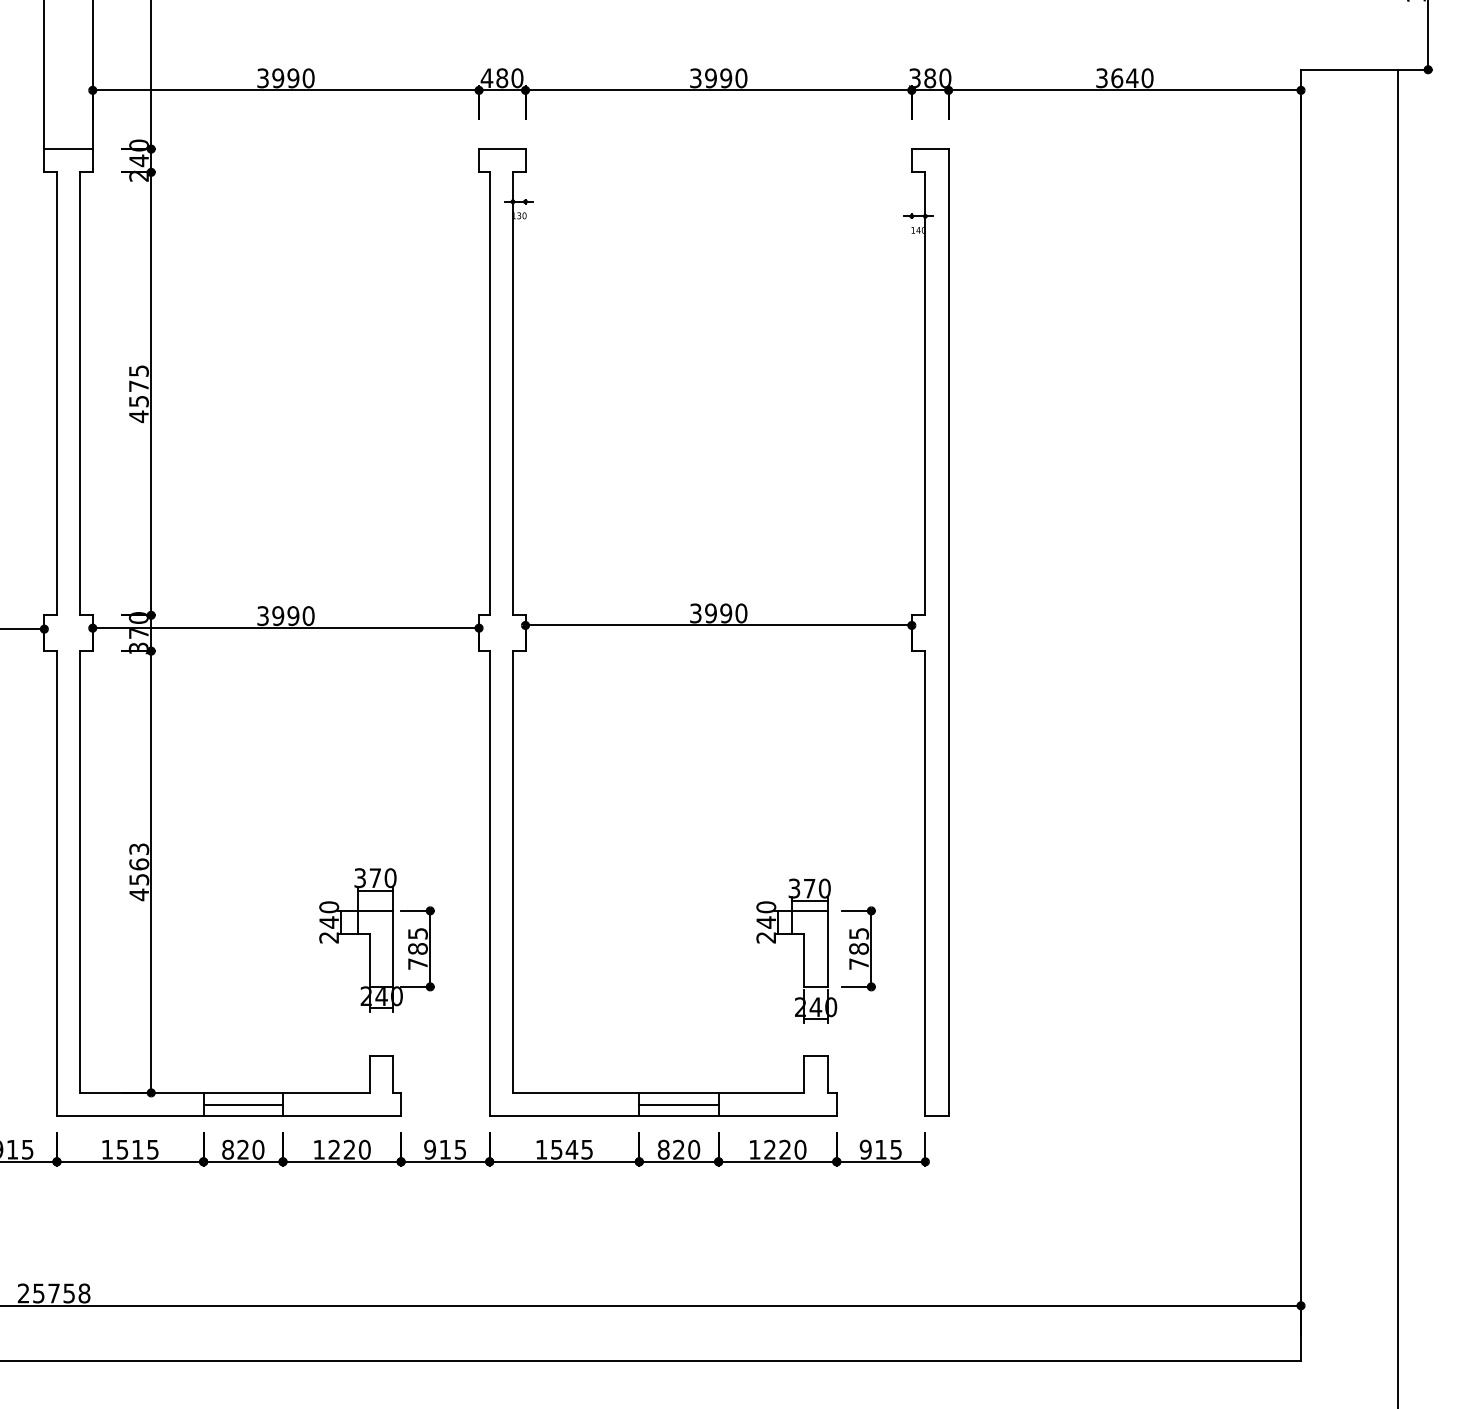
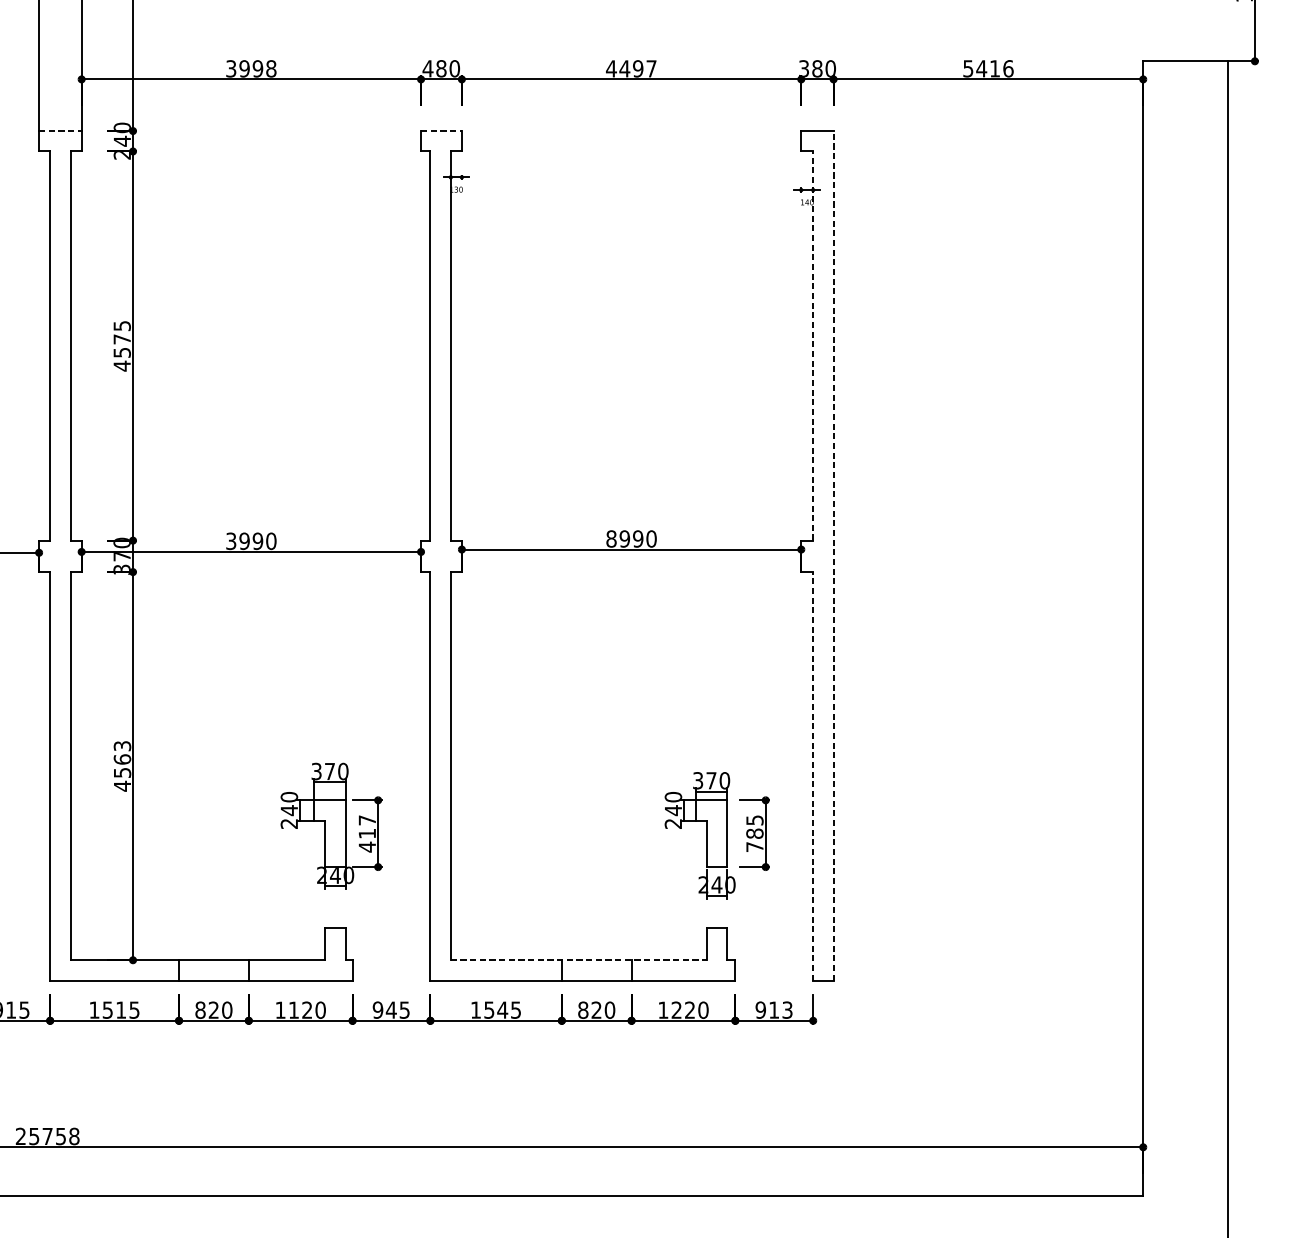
text: (308, 78) -> (271, 68), 3990 -> 3998
text: (718, 78) -> (631, 68), 3990 -> 4497
text: (1124, 78) -> (988, 68), 3640 -> 5416
line: (69, 149) -> (61, 131), solid -> dashed
line: (502, 149) -> (441, 131), solid -> dashed
line: (925, 393) -> (813, 345), solid -> dashed
text: (695, 613) -> (611, 539), 3990 -> 8990
line: (948, 632) -> (833, 555), solid -> dashed
line: (925, 883) -> (813, 776), solid -> dashed
text: (417, 949) -> (366, 834), 785 -> 417
line: (658, 1092) -> (578, 959), solid -> dashed
line: (242, 1104) -> (213, 970), removed
line: (678, 1104) -> (596, 970), removed
text: (896, 1148) -> (787, 1009), 915 -> 913
text: (333, 1149) -> (293, 1009), 1220 -> 1120
text: (445, 1149) -> (391, 1009), 915 -> 945

